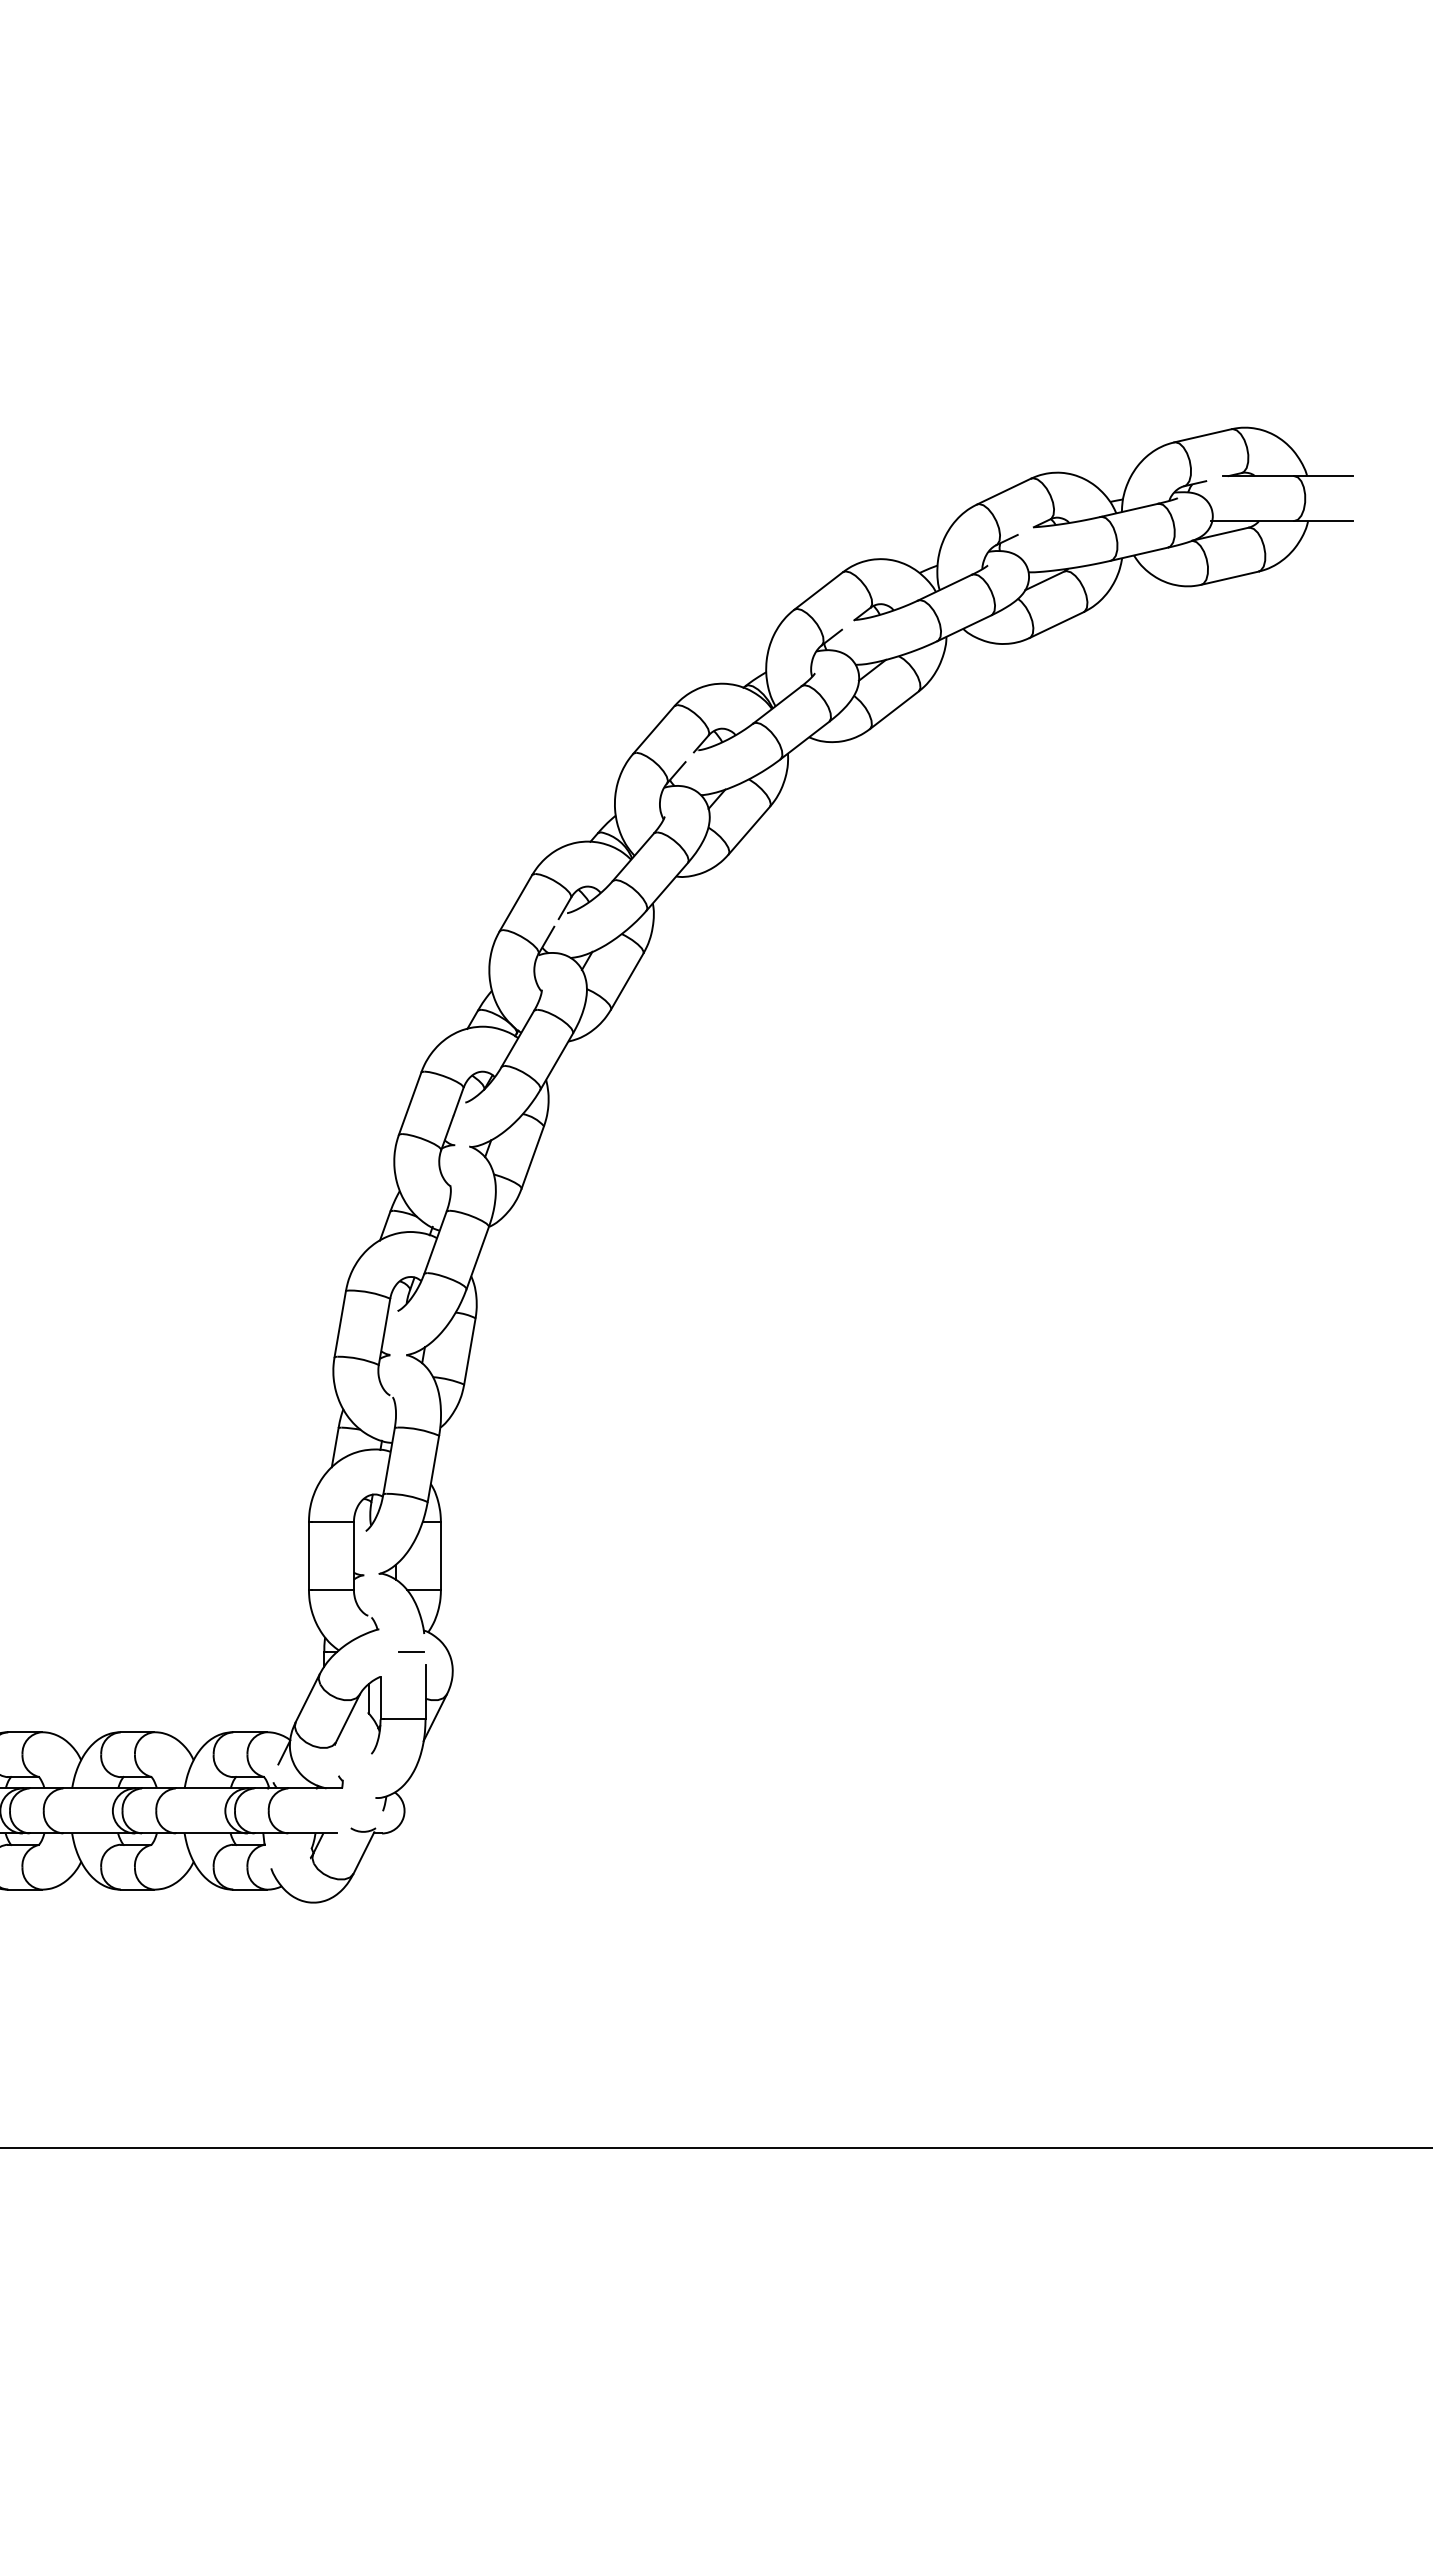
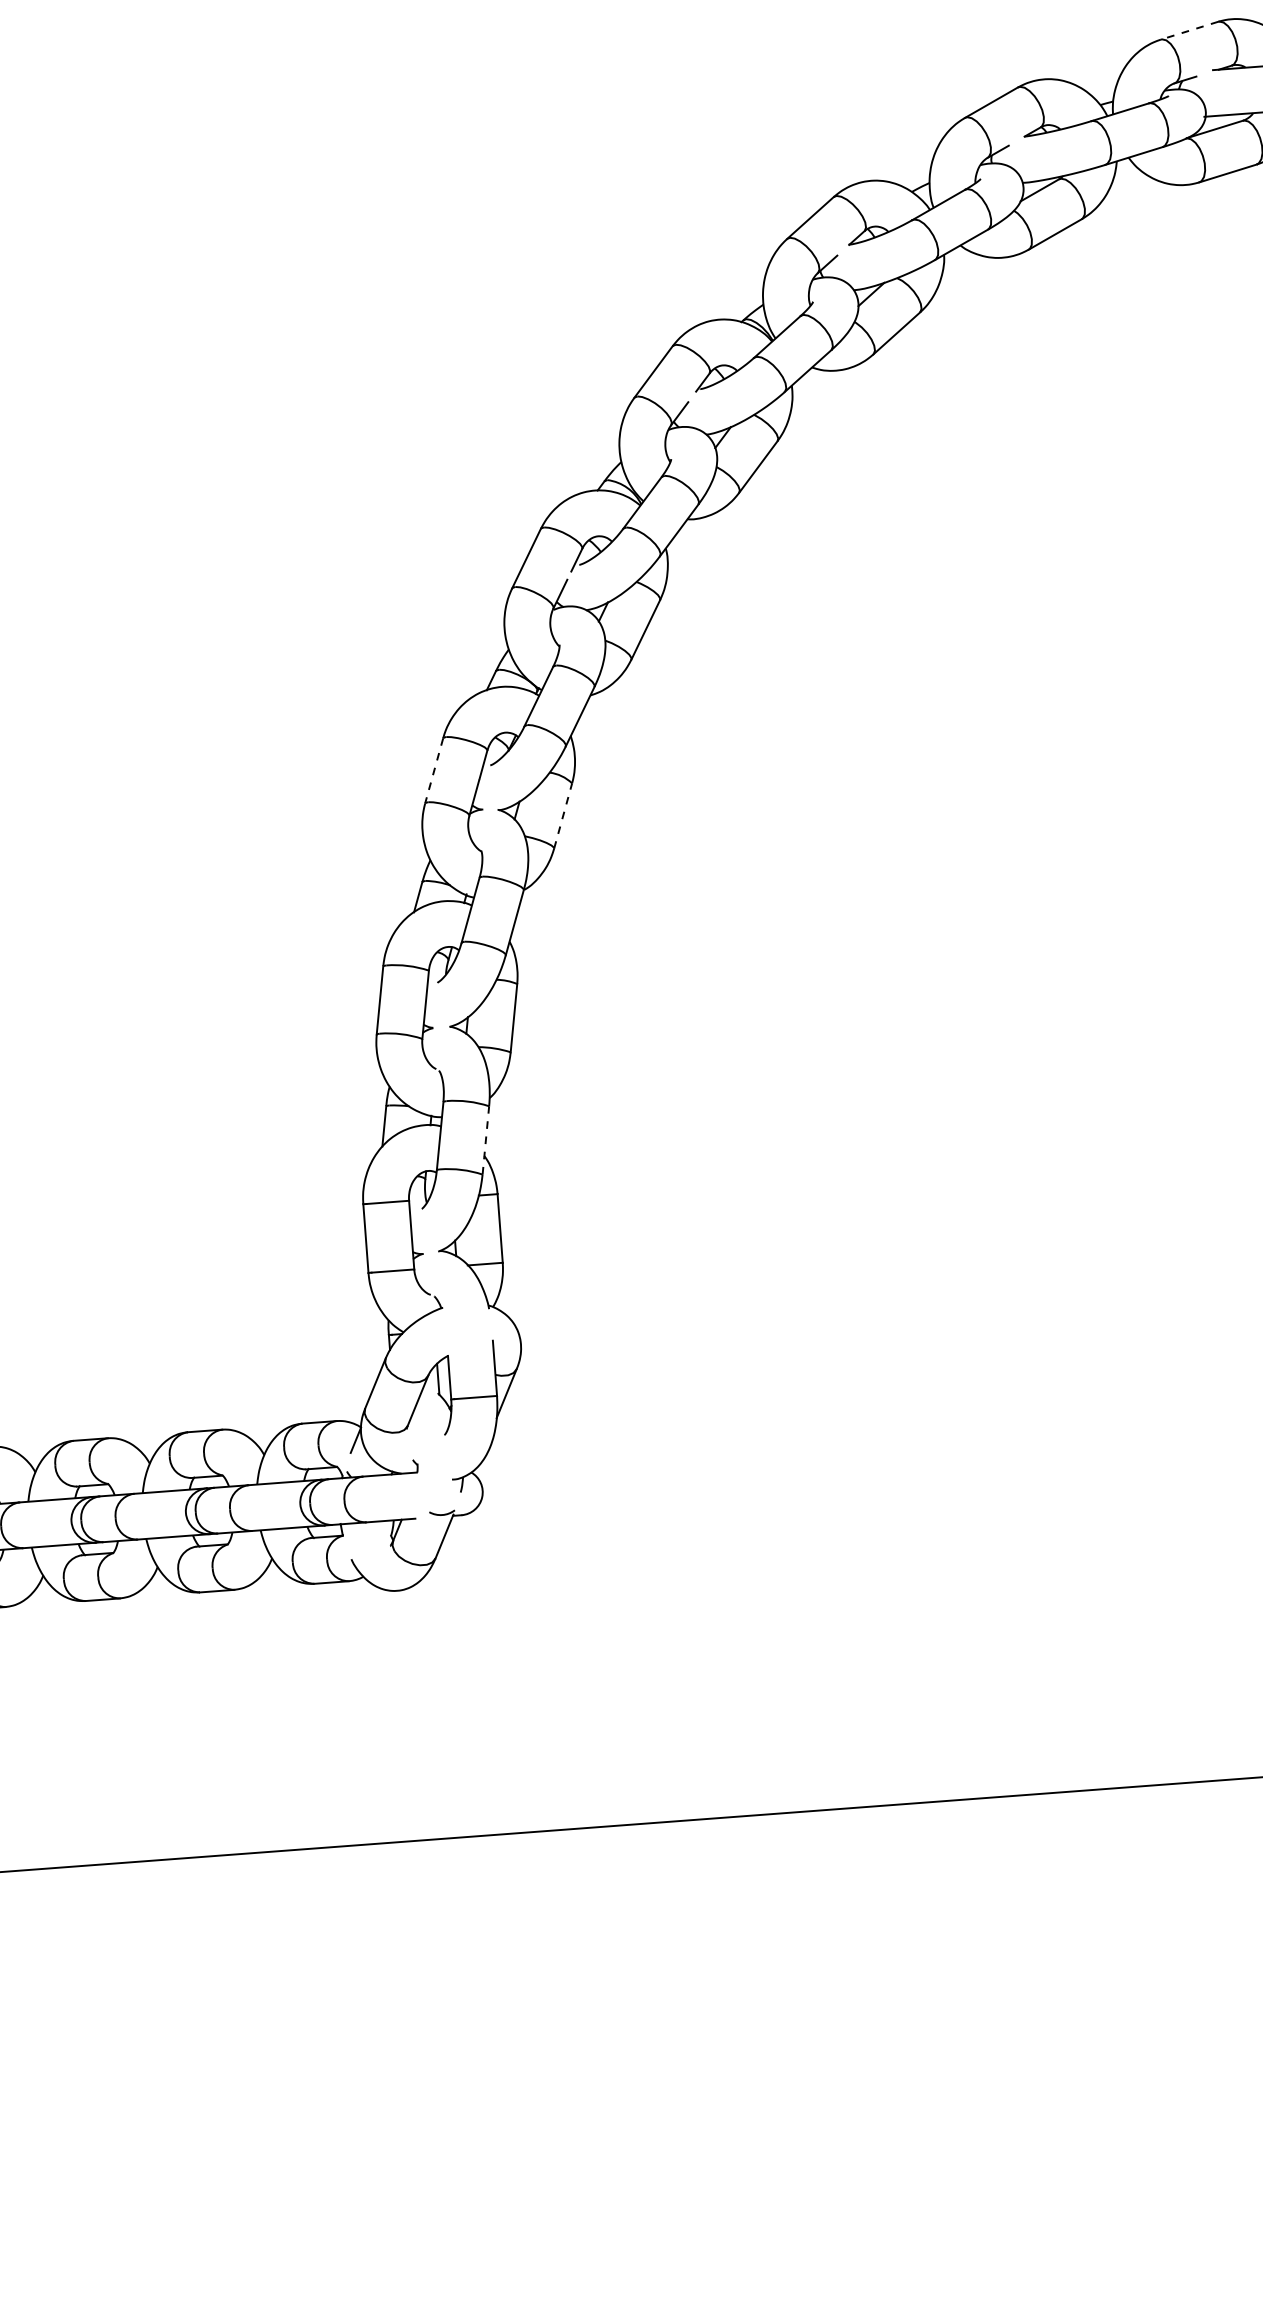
line: (1202, 435) -> (1189, 30), solid -> dashed
line: (409, 1104) -> (433, 771), solid -> dashed
line: (532, 1157) -> (562, 816), solid -> dashed
line: (433, 1468) -> (485, 1140), solid -> dashed
line: (411, 1651) -> (477, 1327), removed

